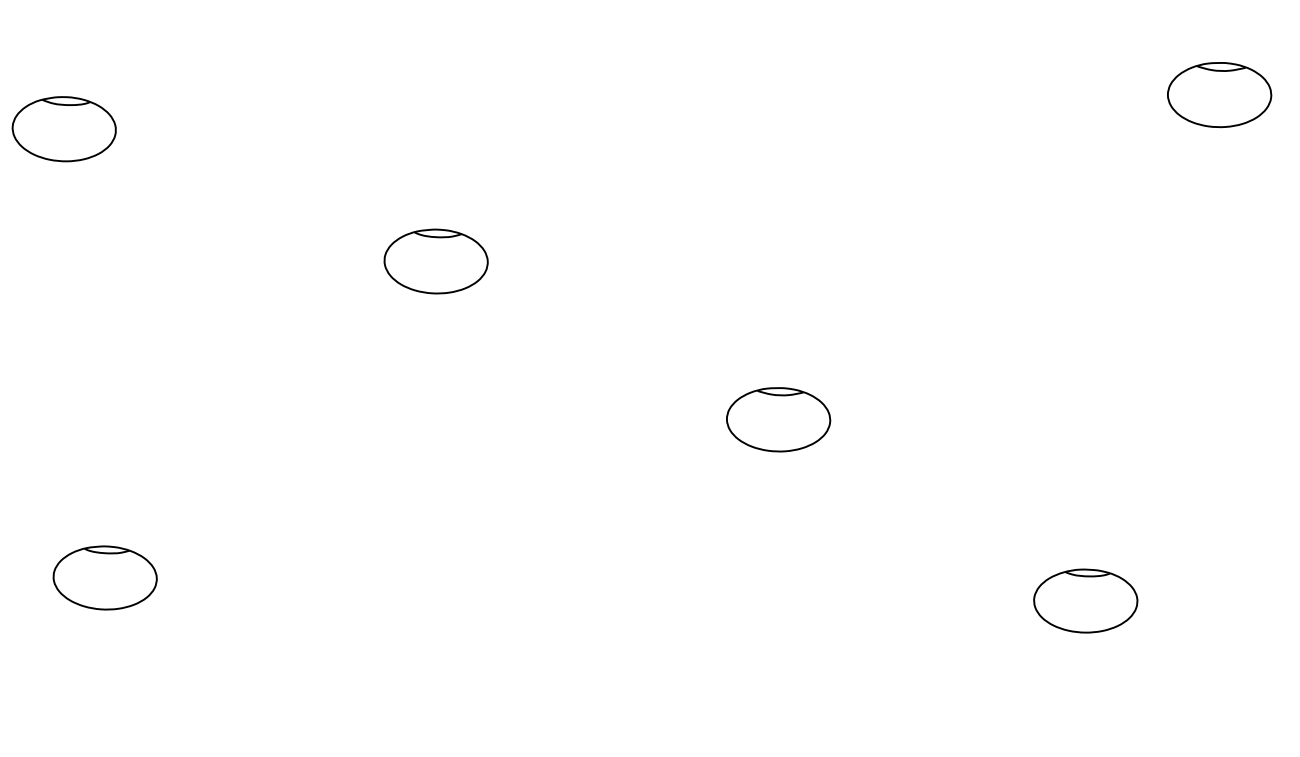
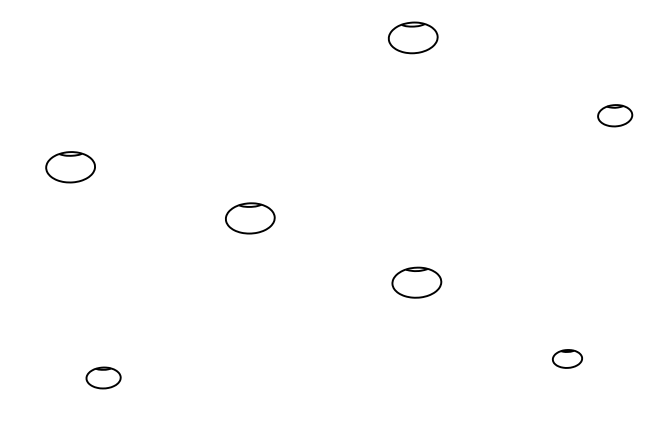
part: (1218, 94) -> (614, 115), size x0.7
part: (104, 576) -> (103, 377), size x0.7
part: (1085, 600) -> (567, 358), size x0.6

